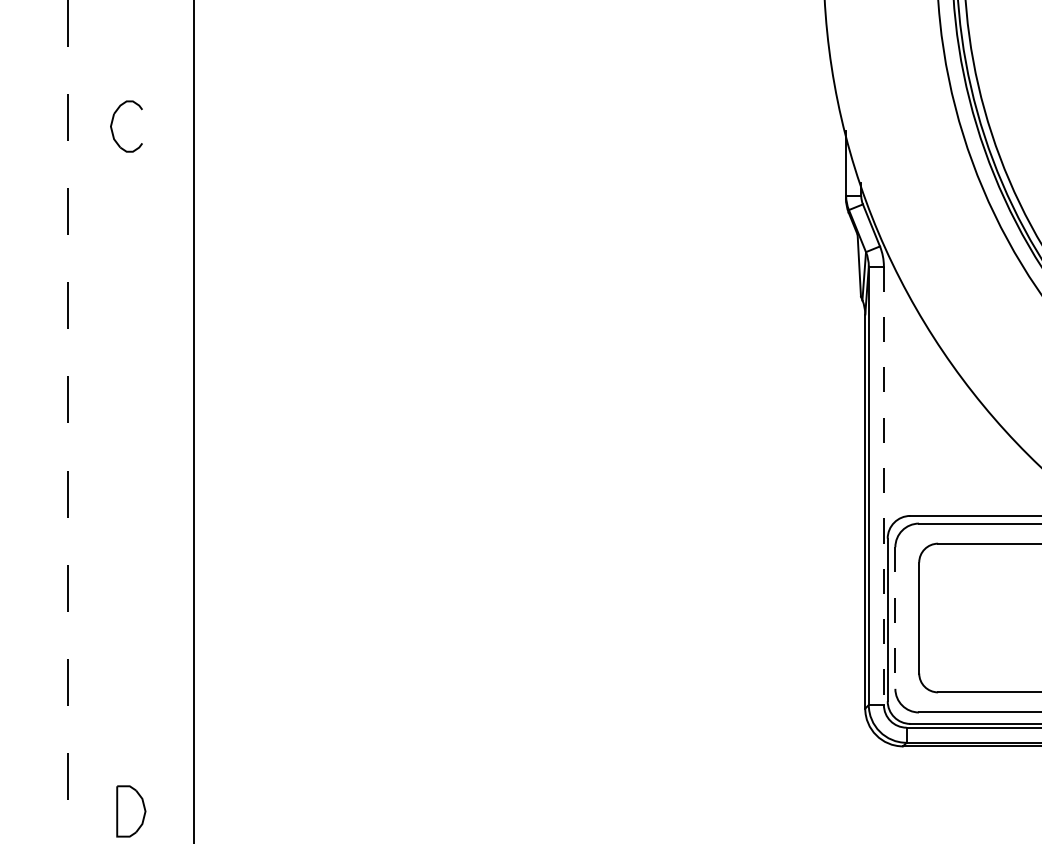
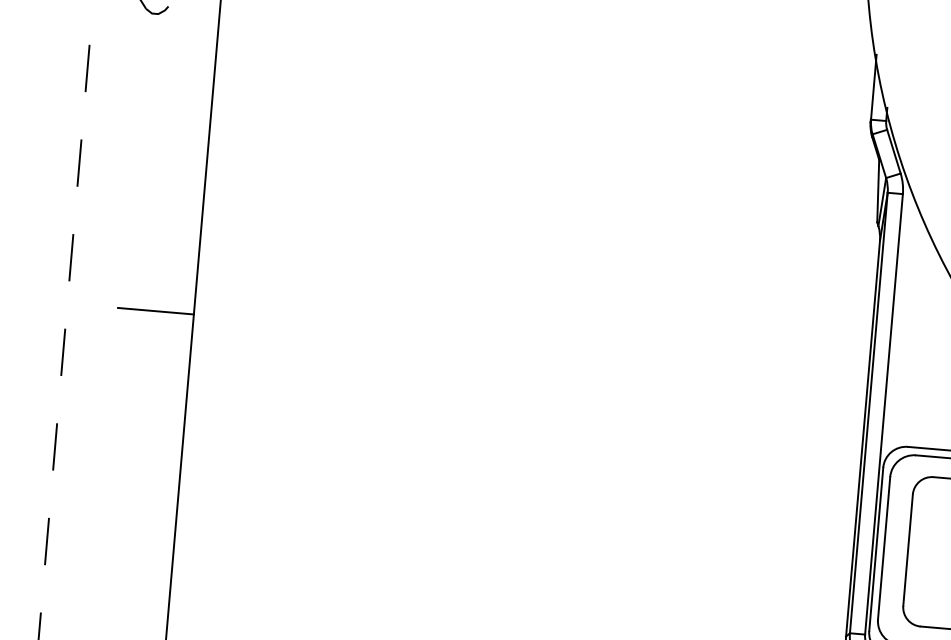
line: (155, 445) -> (155, 311), added
line: (883, 486) -> (883, 415), dashed -> solid
line: (895, 618) -> (884, 548), dashed -> solid

